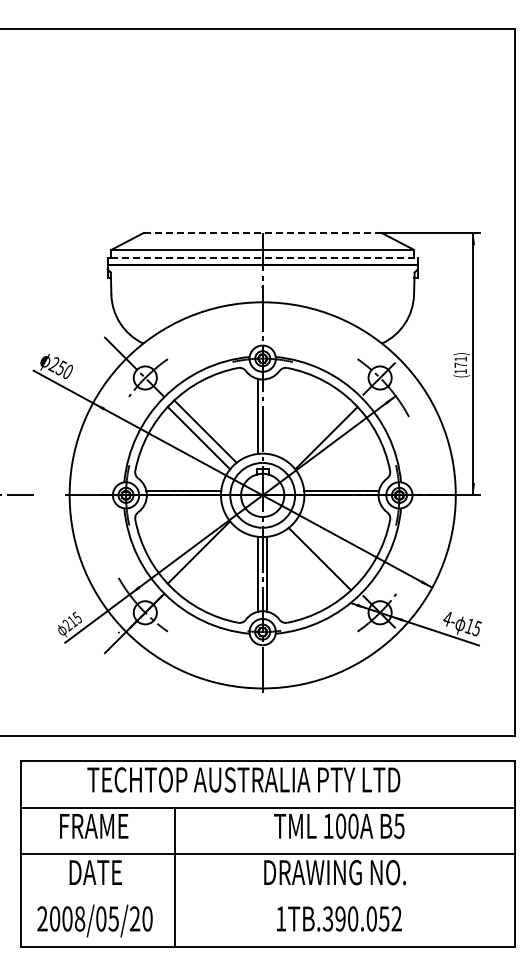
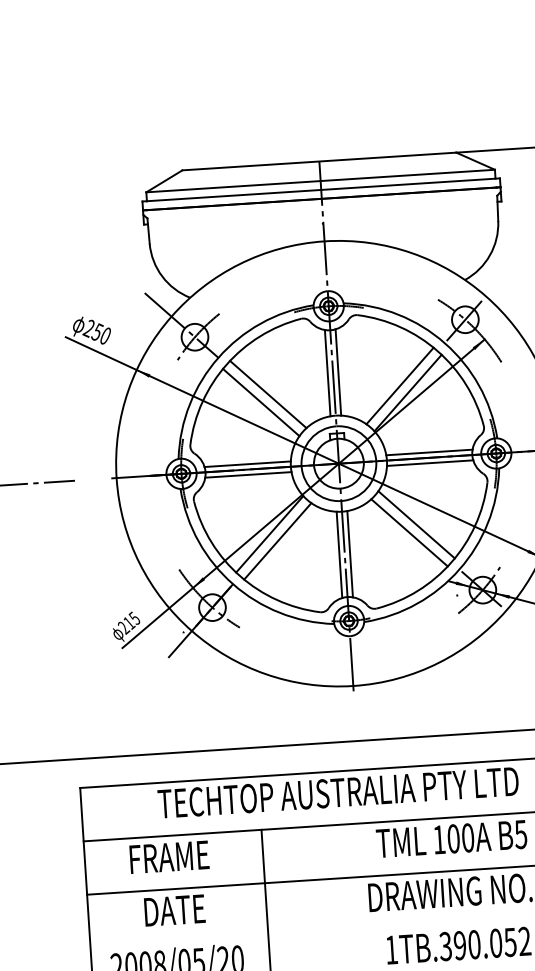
line: (262, 232) -> (319, 160), dashed -> solid
line: (265, 257) -> (324, 189), dashed -> solid
line: (267, 416) -> (338, 372), added
line: (319, 431) -> (399, 385), added
line: (183, 500) -> (248, 475), added
line: (341, 500) -> (430, 463), added
line: (326, 552) -> (416, 524), added
line: (205, 558) -> (277, 540), added

